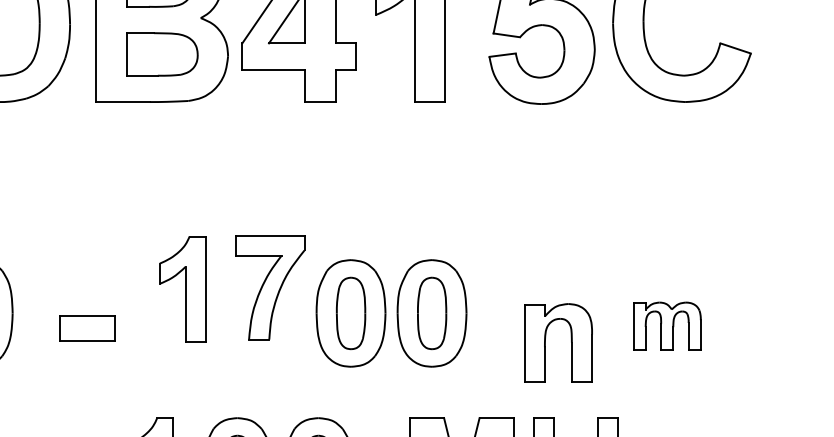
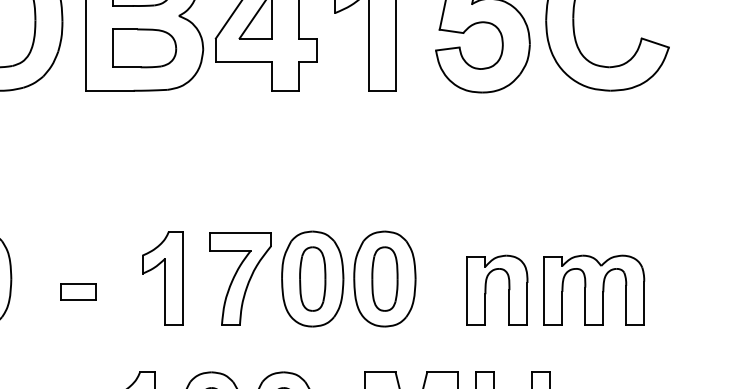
part: (269, 286) -> (240, 278), moved
part: (182, 289) -> (162, 278), moved
part: (667, 325) -> (594, 289), size x1.67
part: (88, 327) -> (78, 291), size x0.71
part: (546, 341) -> (486, 289), moved

